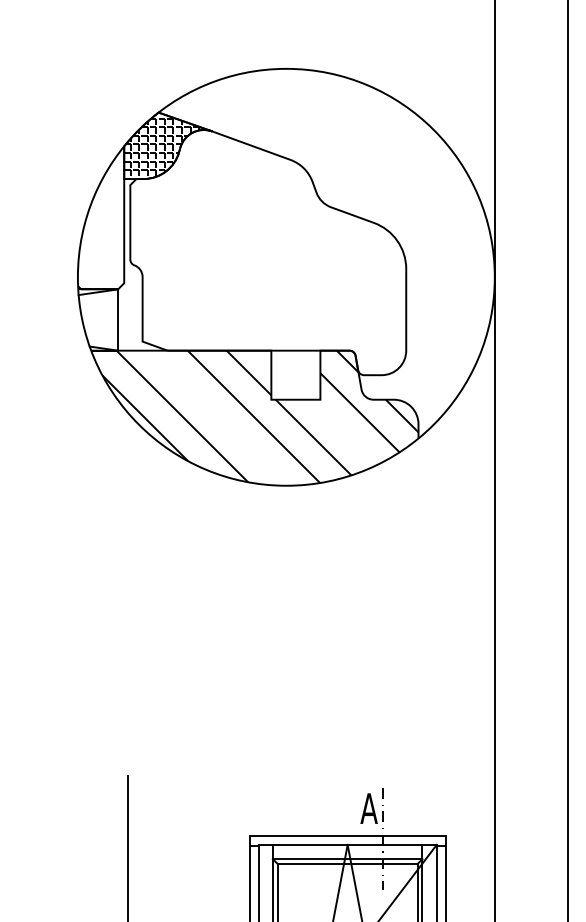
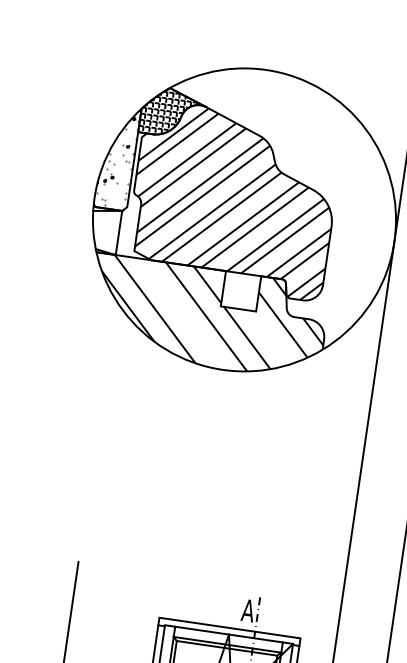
hatch: (101, 220) -> (117, 159), added
hatch: (268, 253) -> (234, 200), added

